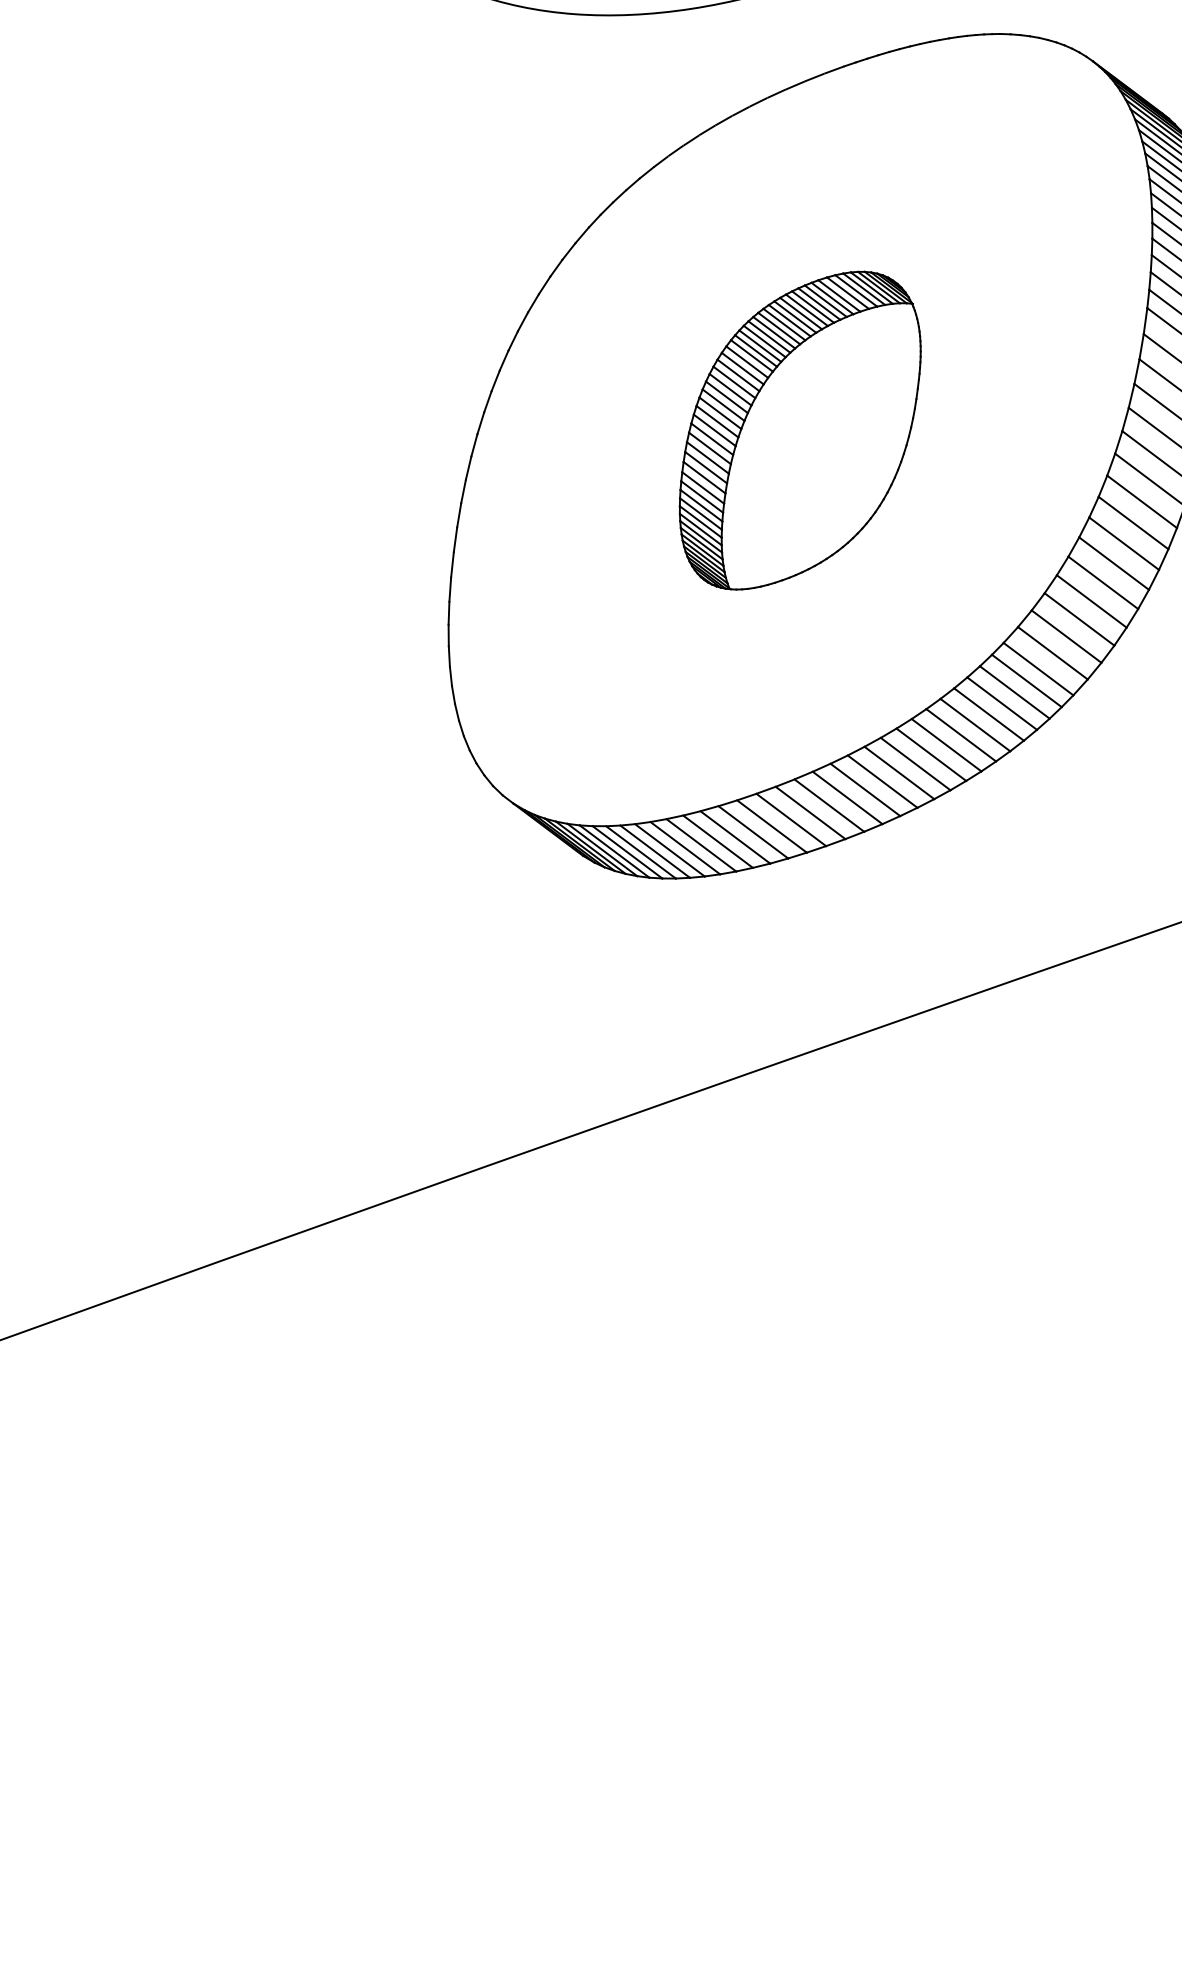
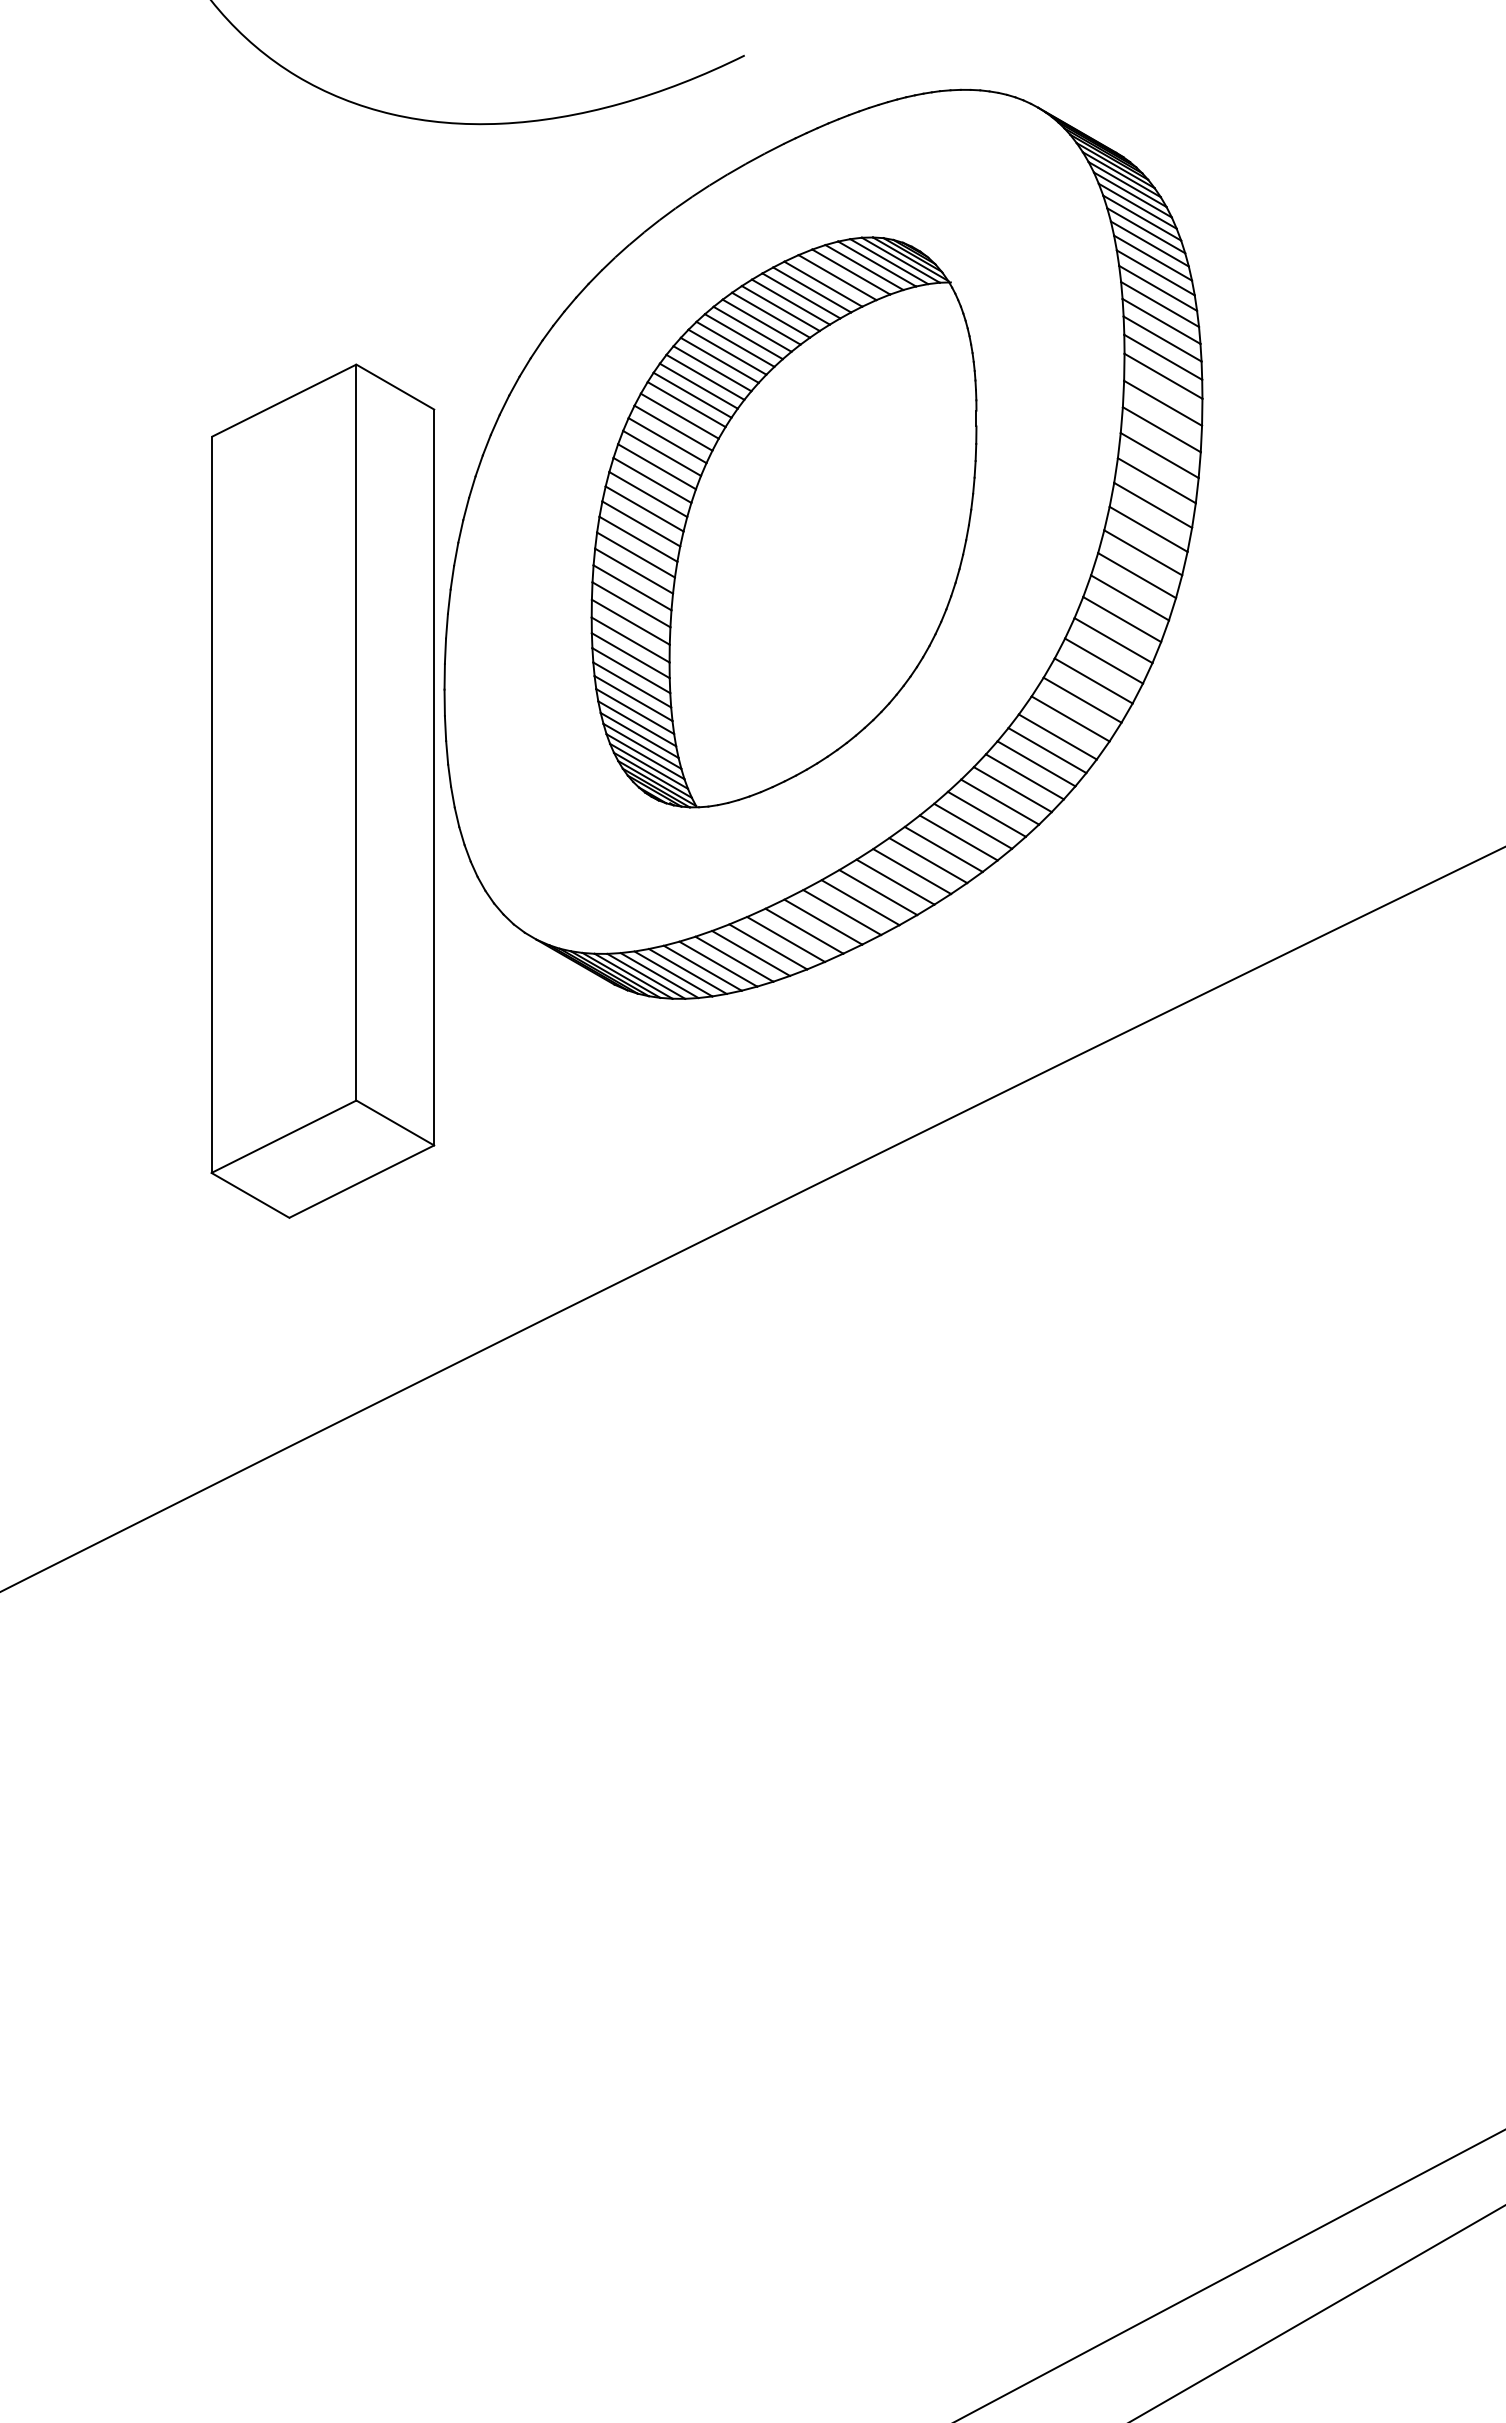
part: (799, 430) -> (783, 522), size x1.67
part: (324, 634) -> (322, 790), added

